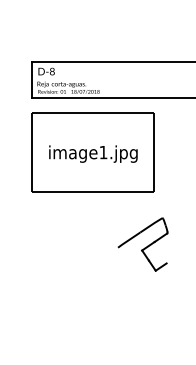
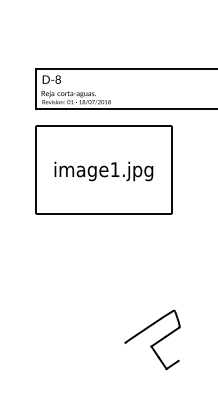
part: (142, 244) -> (151, 339), moved

